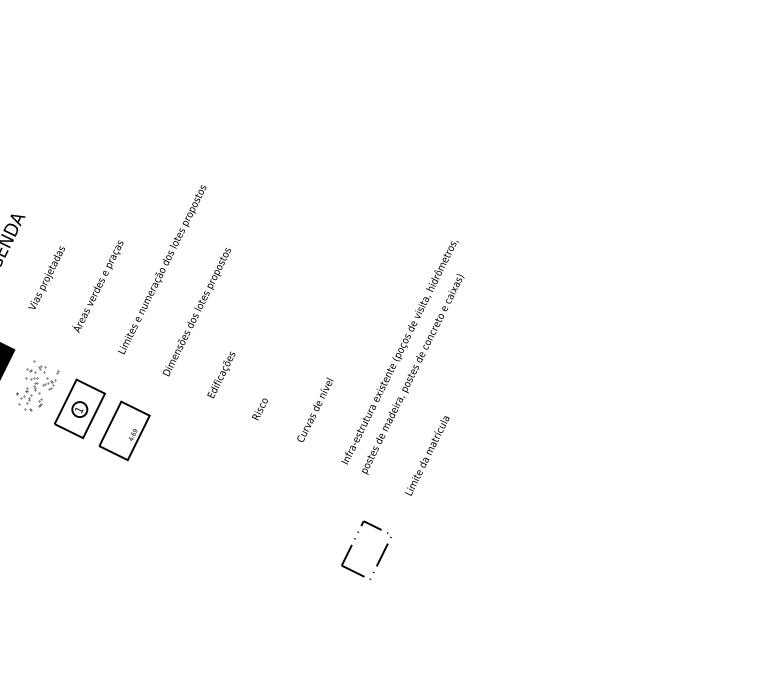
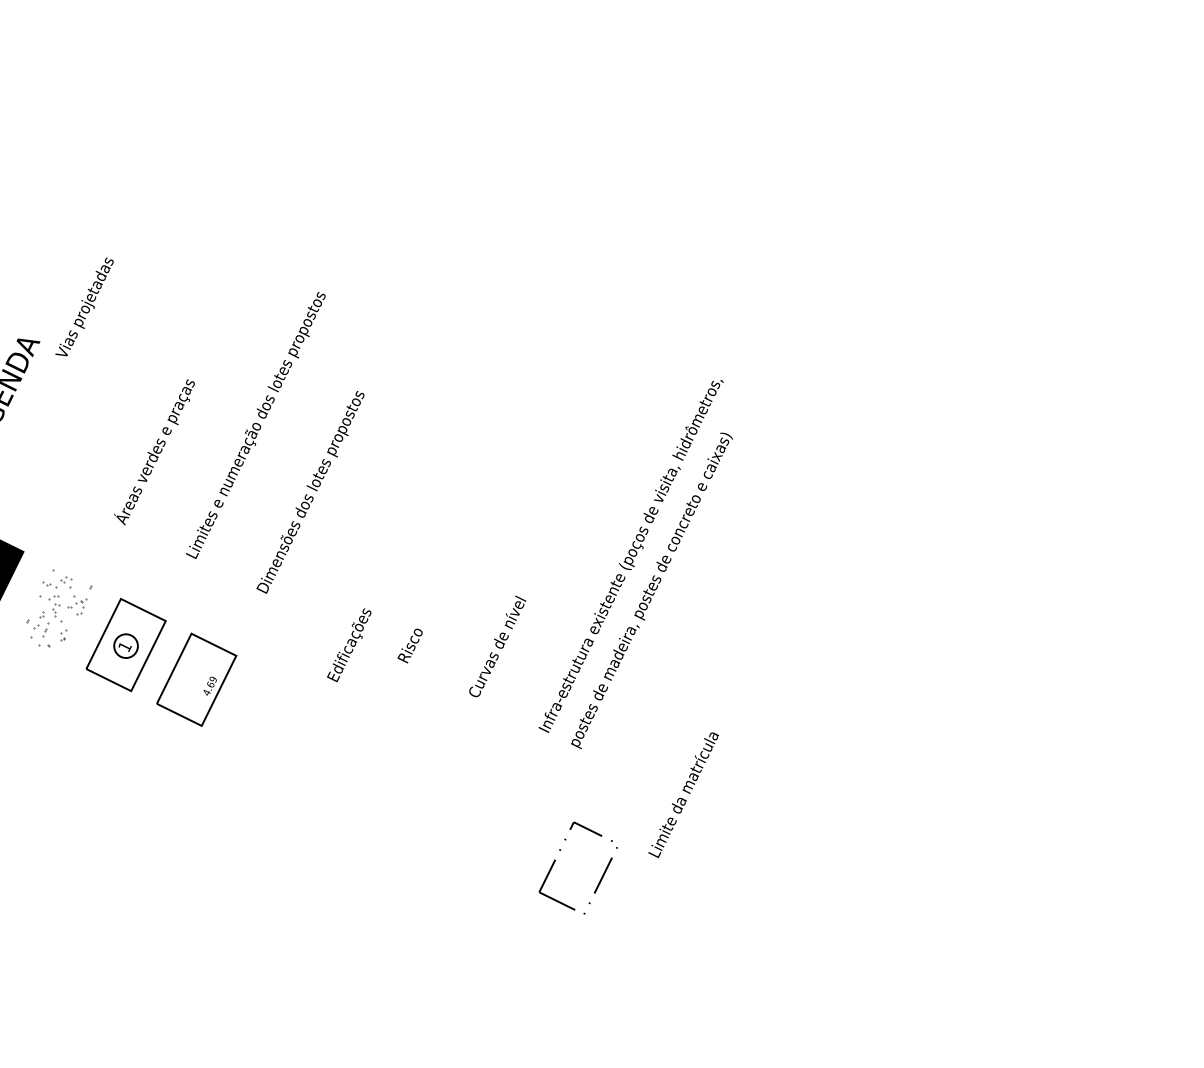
text: (46, 277) -> (84, 306), moved
text: (221, 374) -> (349, 644), moved
text: (427, 455) -> (684, 794), moved

